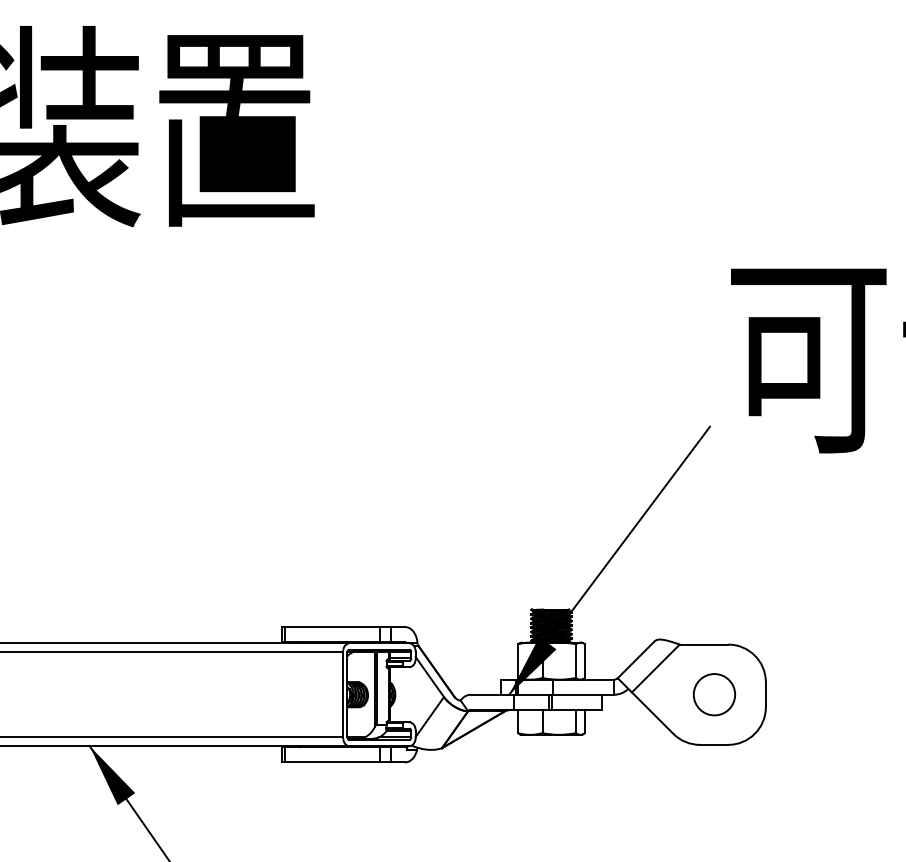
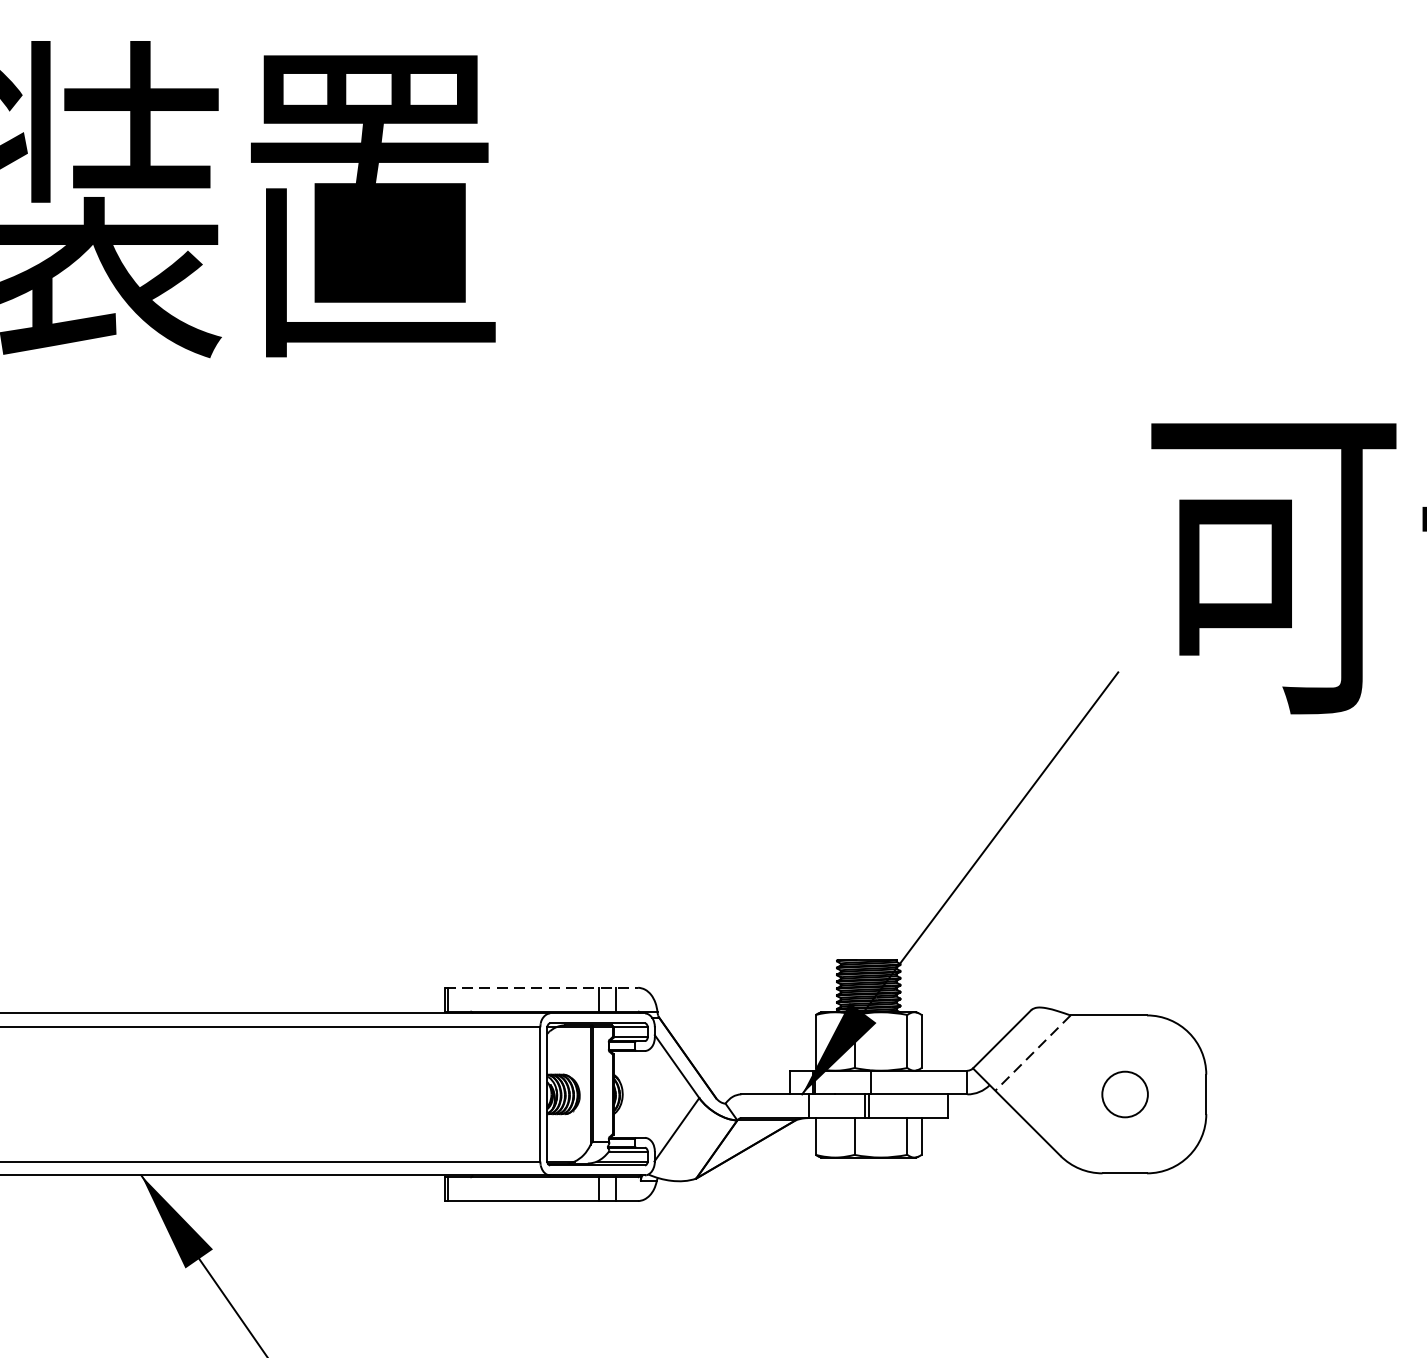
line: (344, 627) -> (542, 988), solid -> dashed
line: (655, 668) -> (1032, 1053), solid -> dashed
circle: (713, 694) -> (1123, 1094), size x0.7

